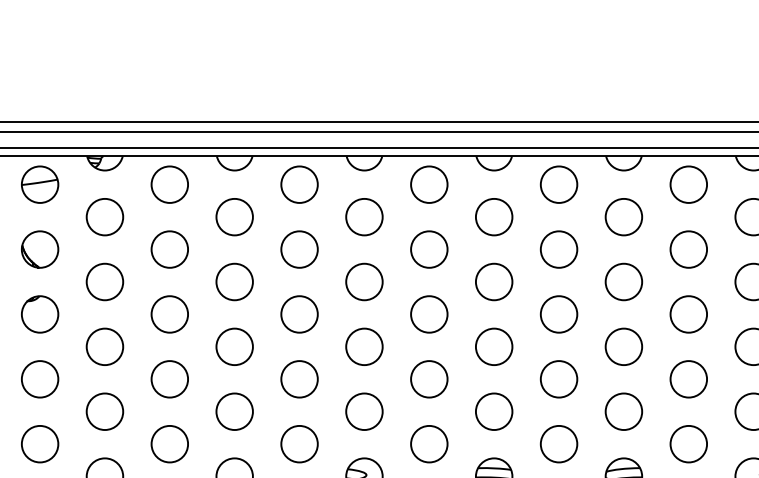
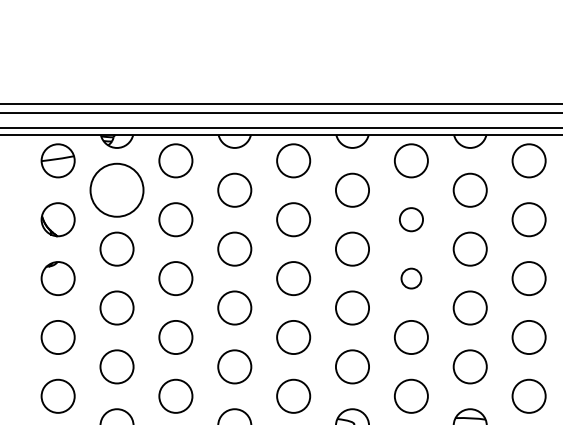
circle: (104, 216) -> (116, 189), size x1.6
circle: (429, 249) -> (411, 219), size x0.7
circle: (429, 314) -> (411, 278), size x0.6

